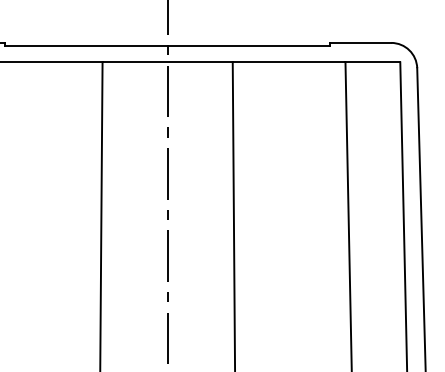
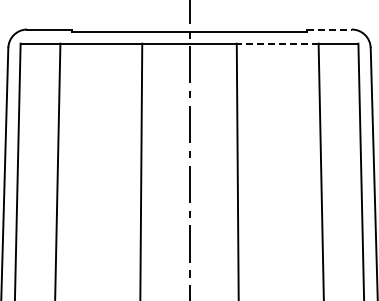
line: (361, 42) -> (330, 29), solid -> dashed
line: (288, 62) -> (277, 43), solid -> dashed

